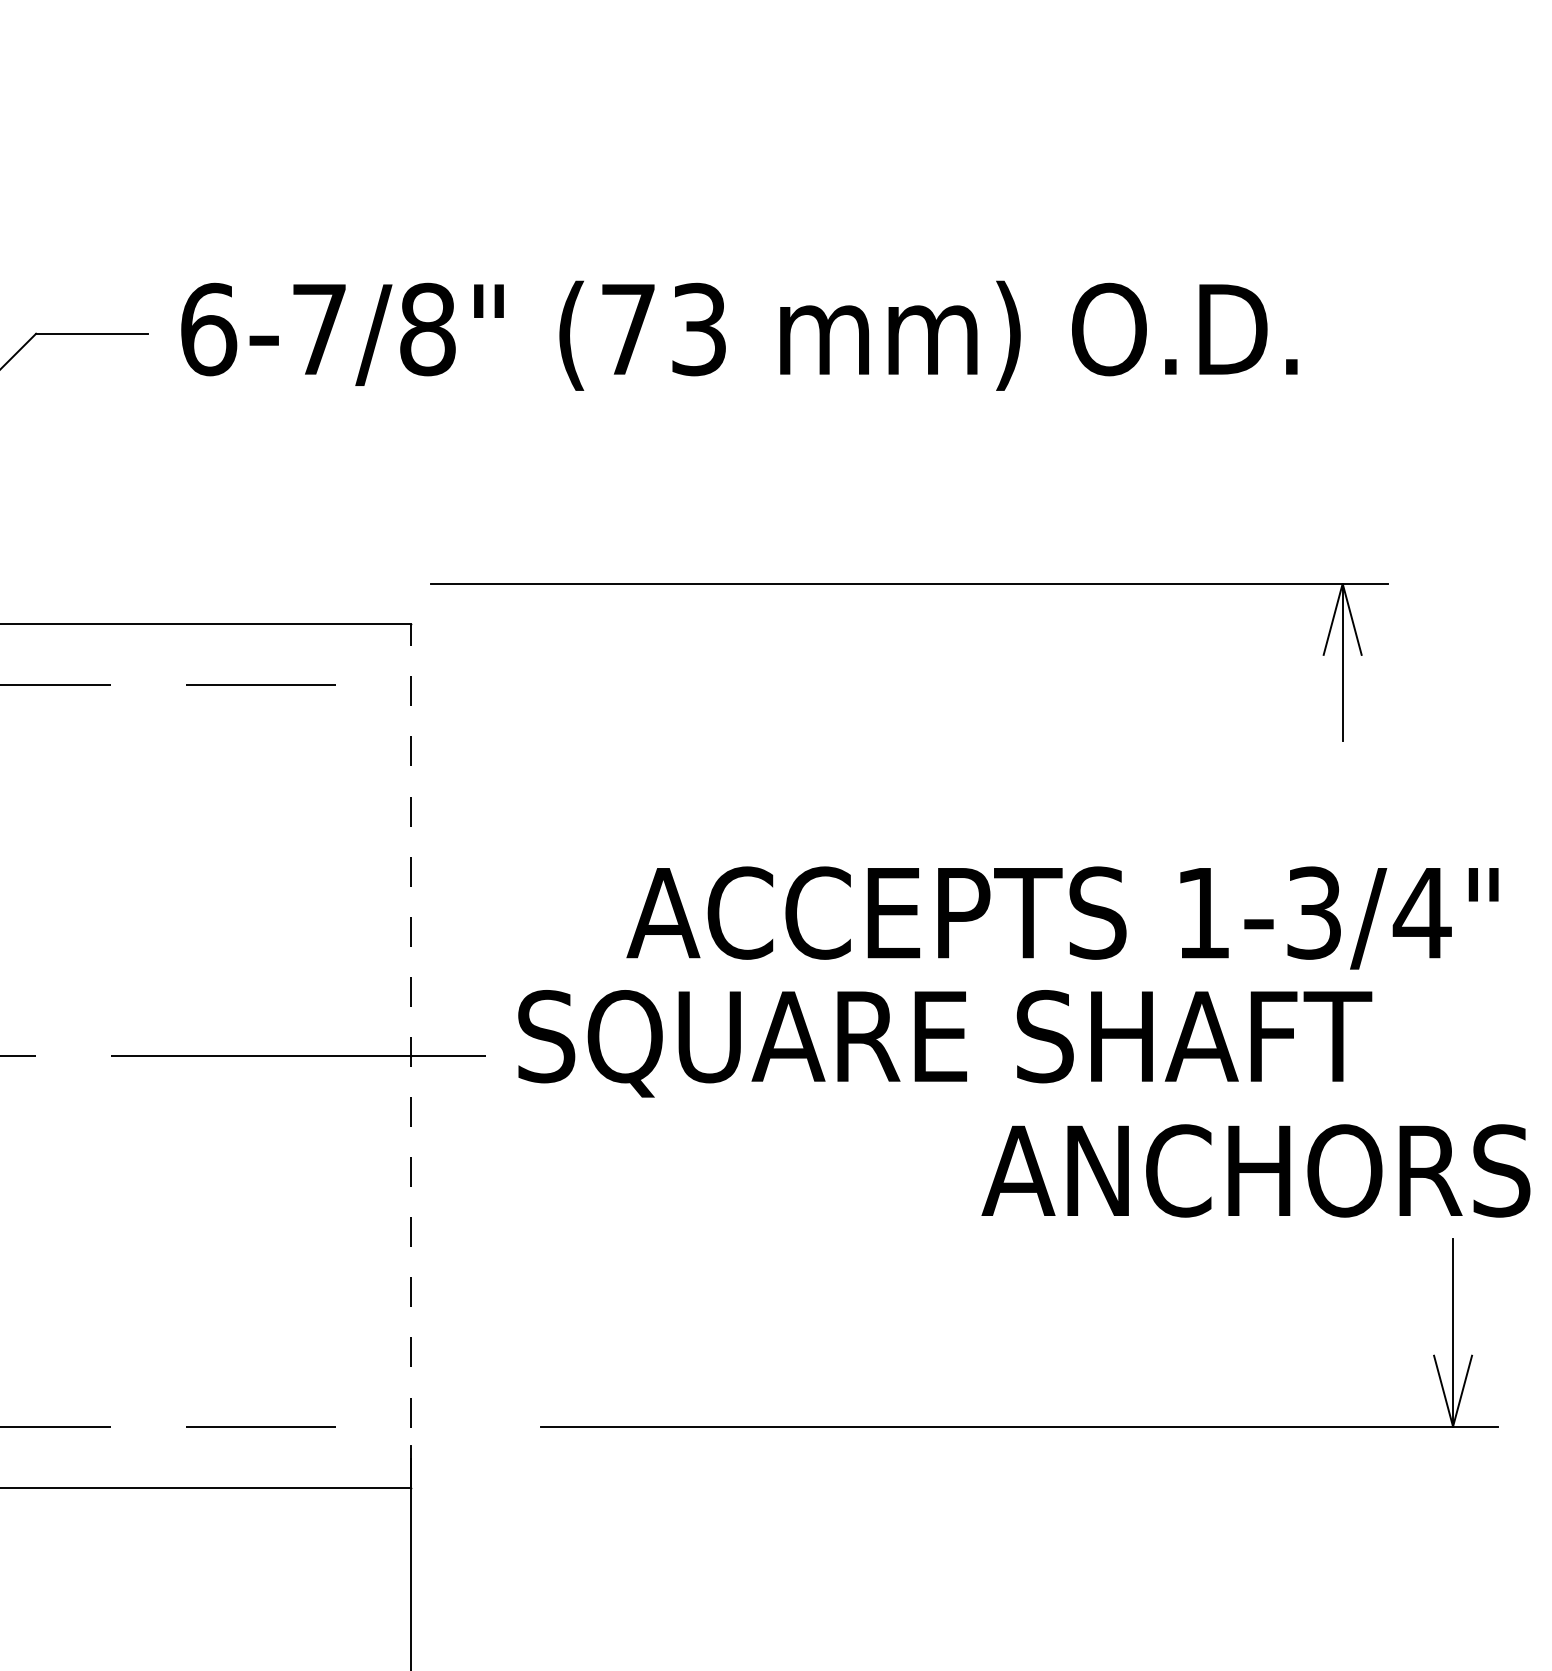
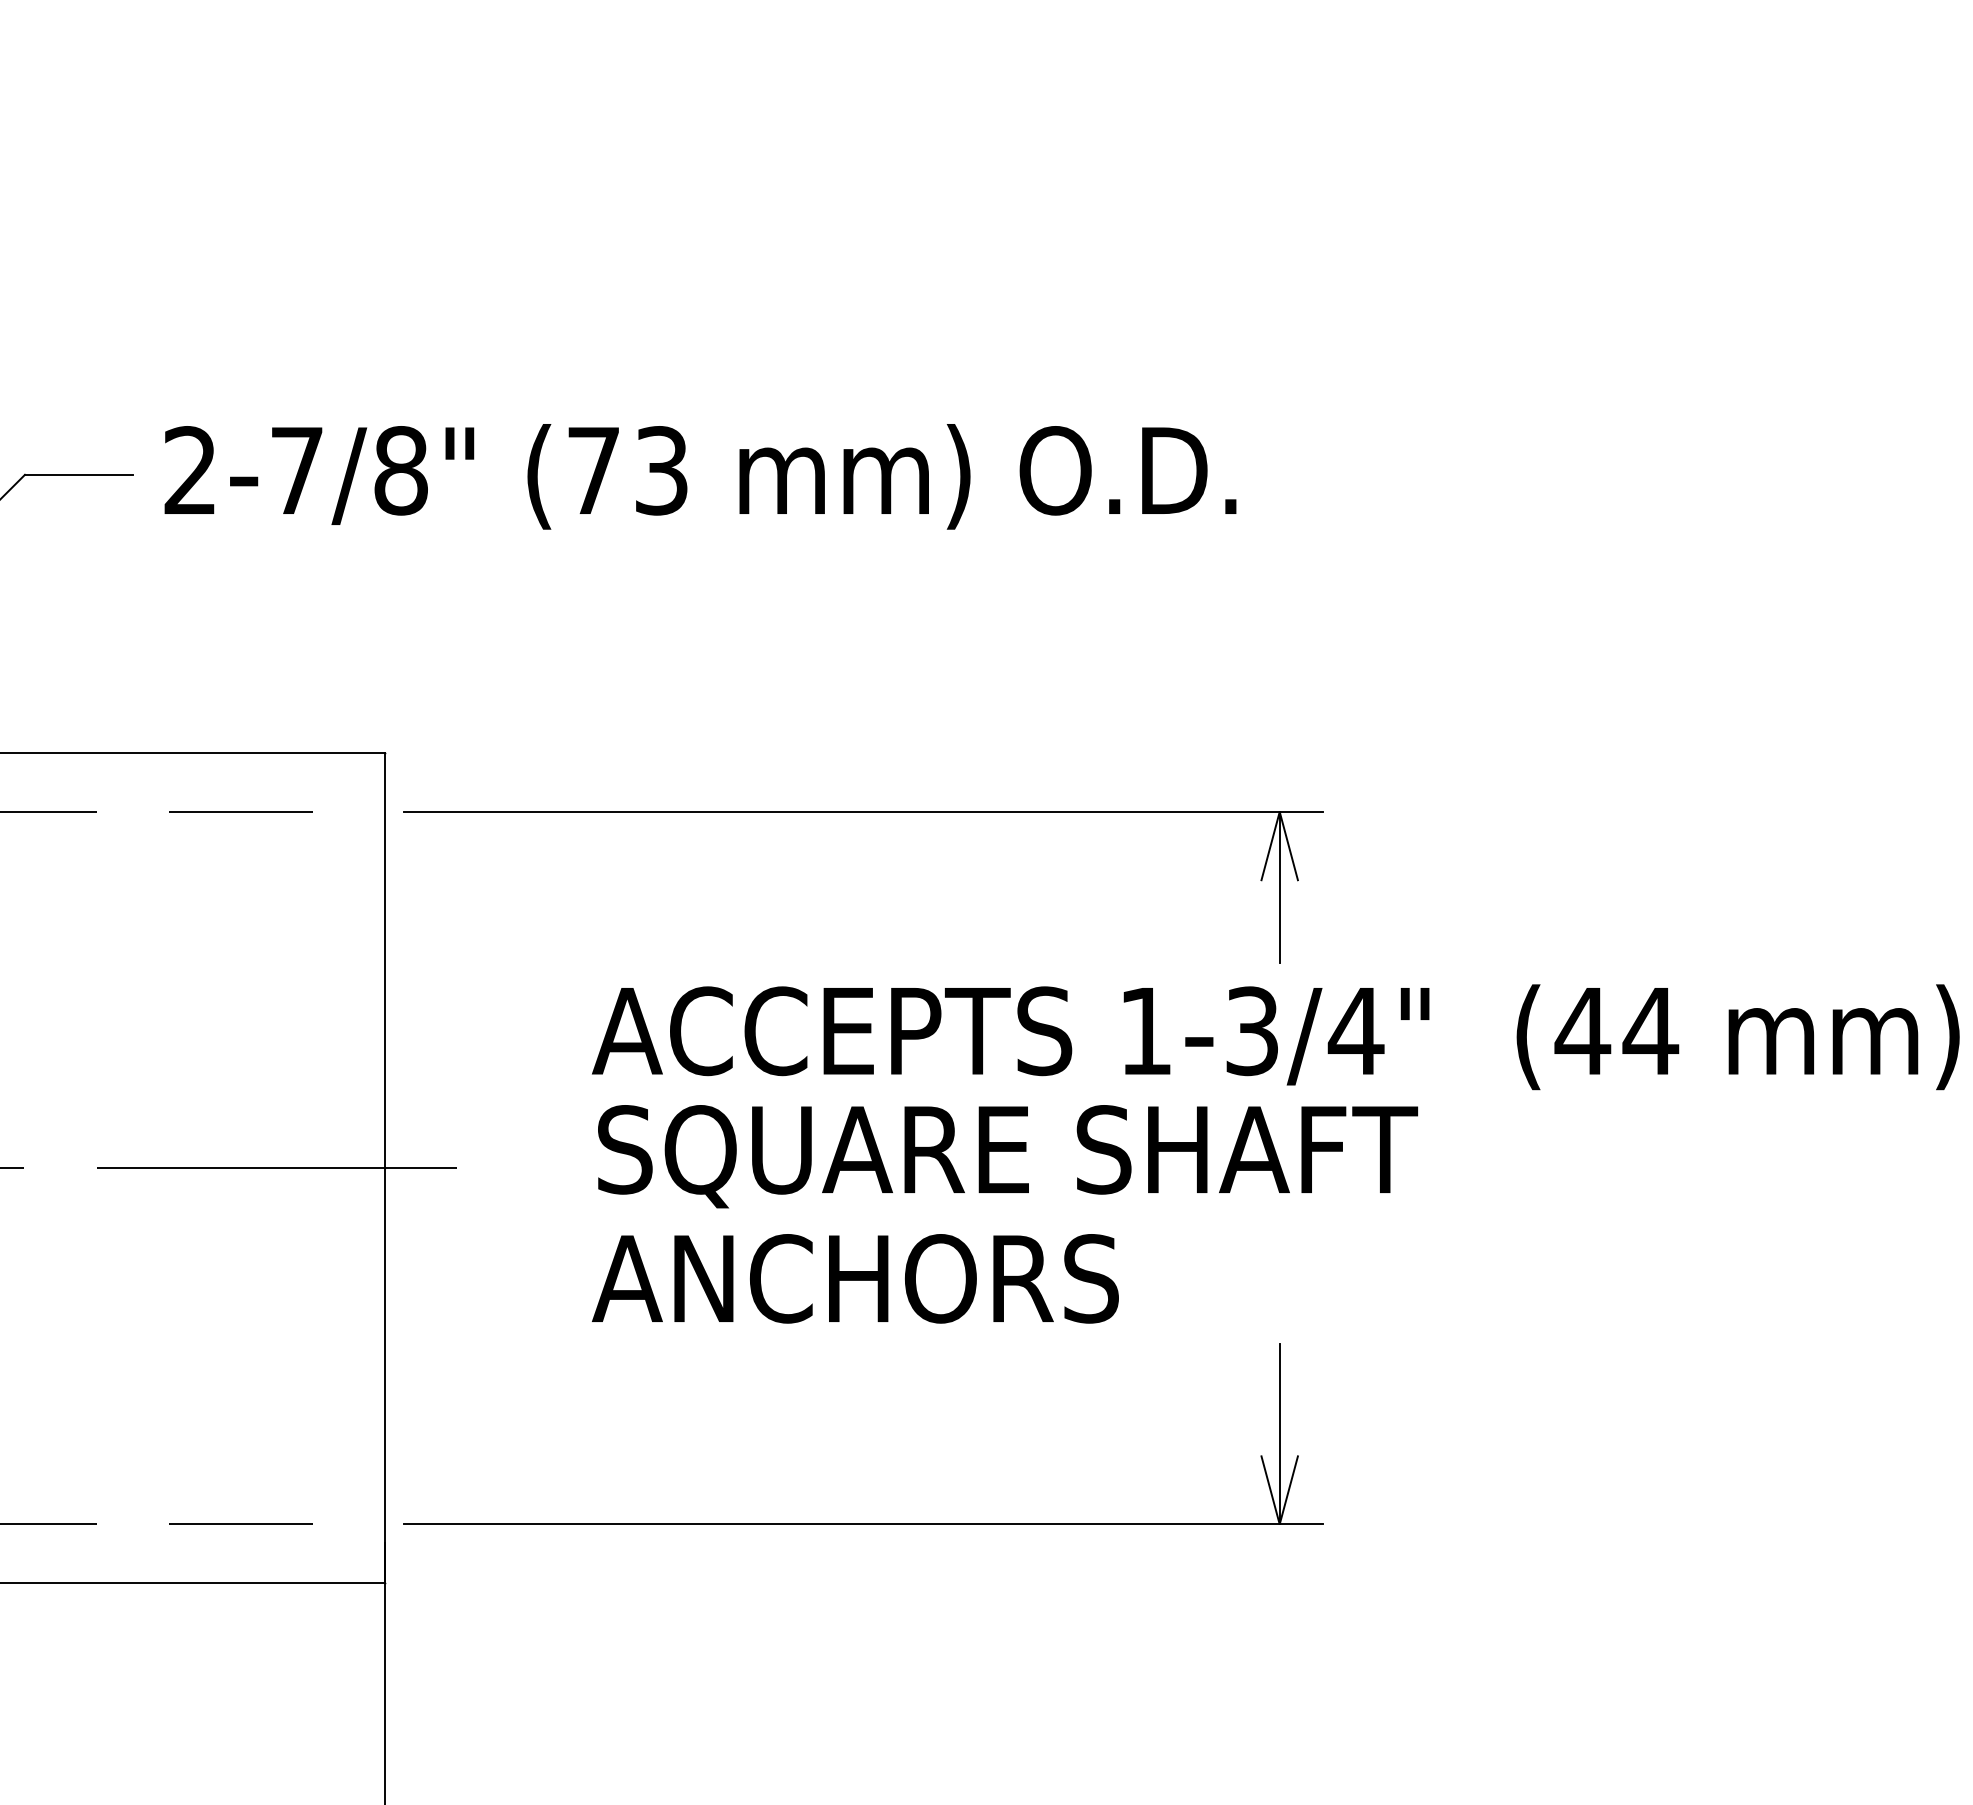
text: (209, 329) -> (191, 470), 6-7/8" -> 2-7/8"
part: (909, 584) -> (863, 812), moved
text: (945, 1043) -> (1008, 1156), moved
line: (411, 1056) -> (385, 1168), dashed -> solid
text: (1256, 1170) -> (855, 1278), moved
part: (1019, 1425) -> (863, 1523), moved

